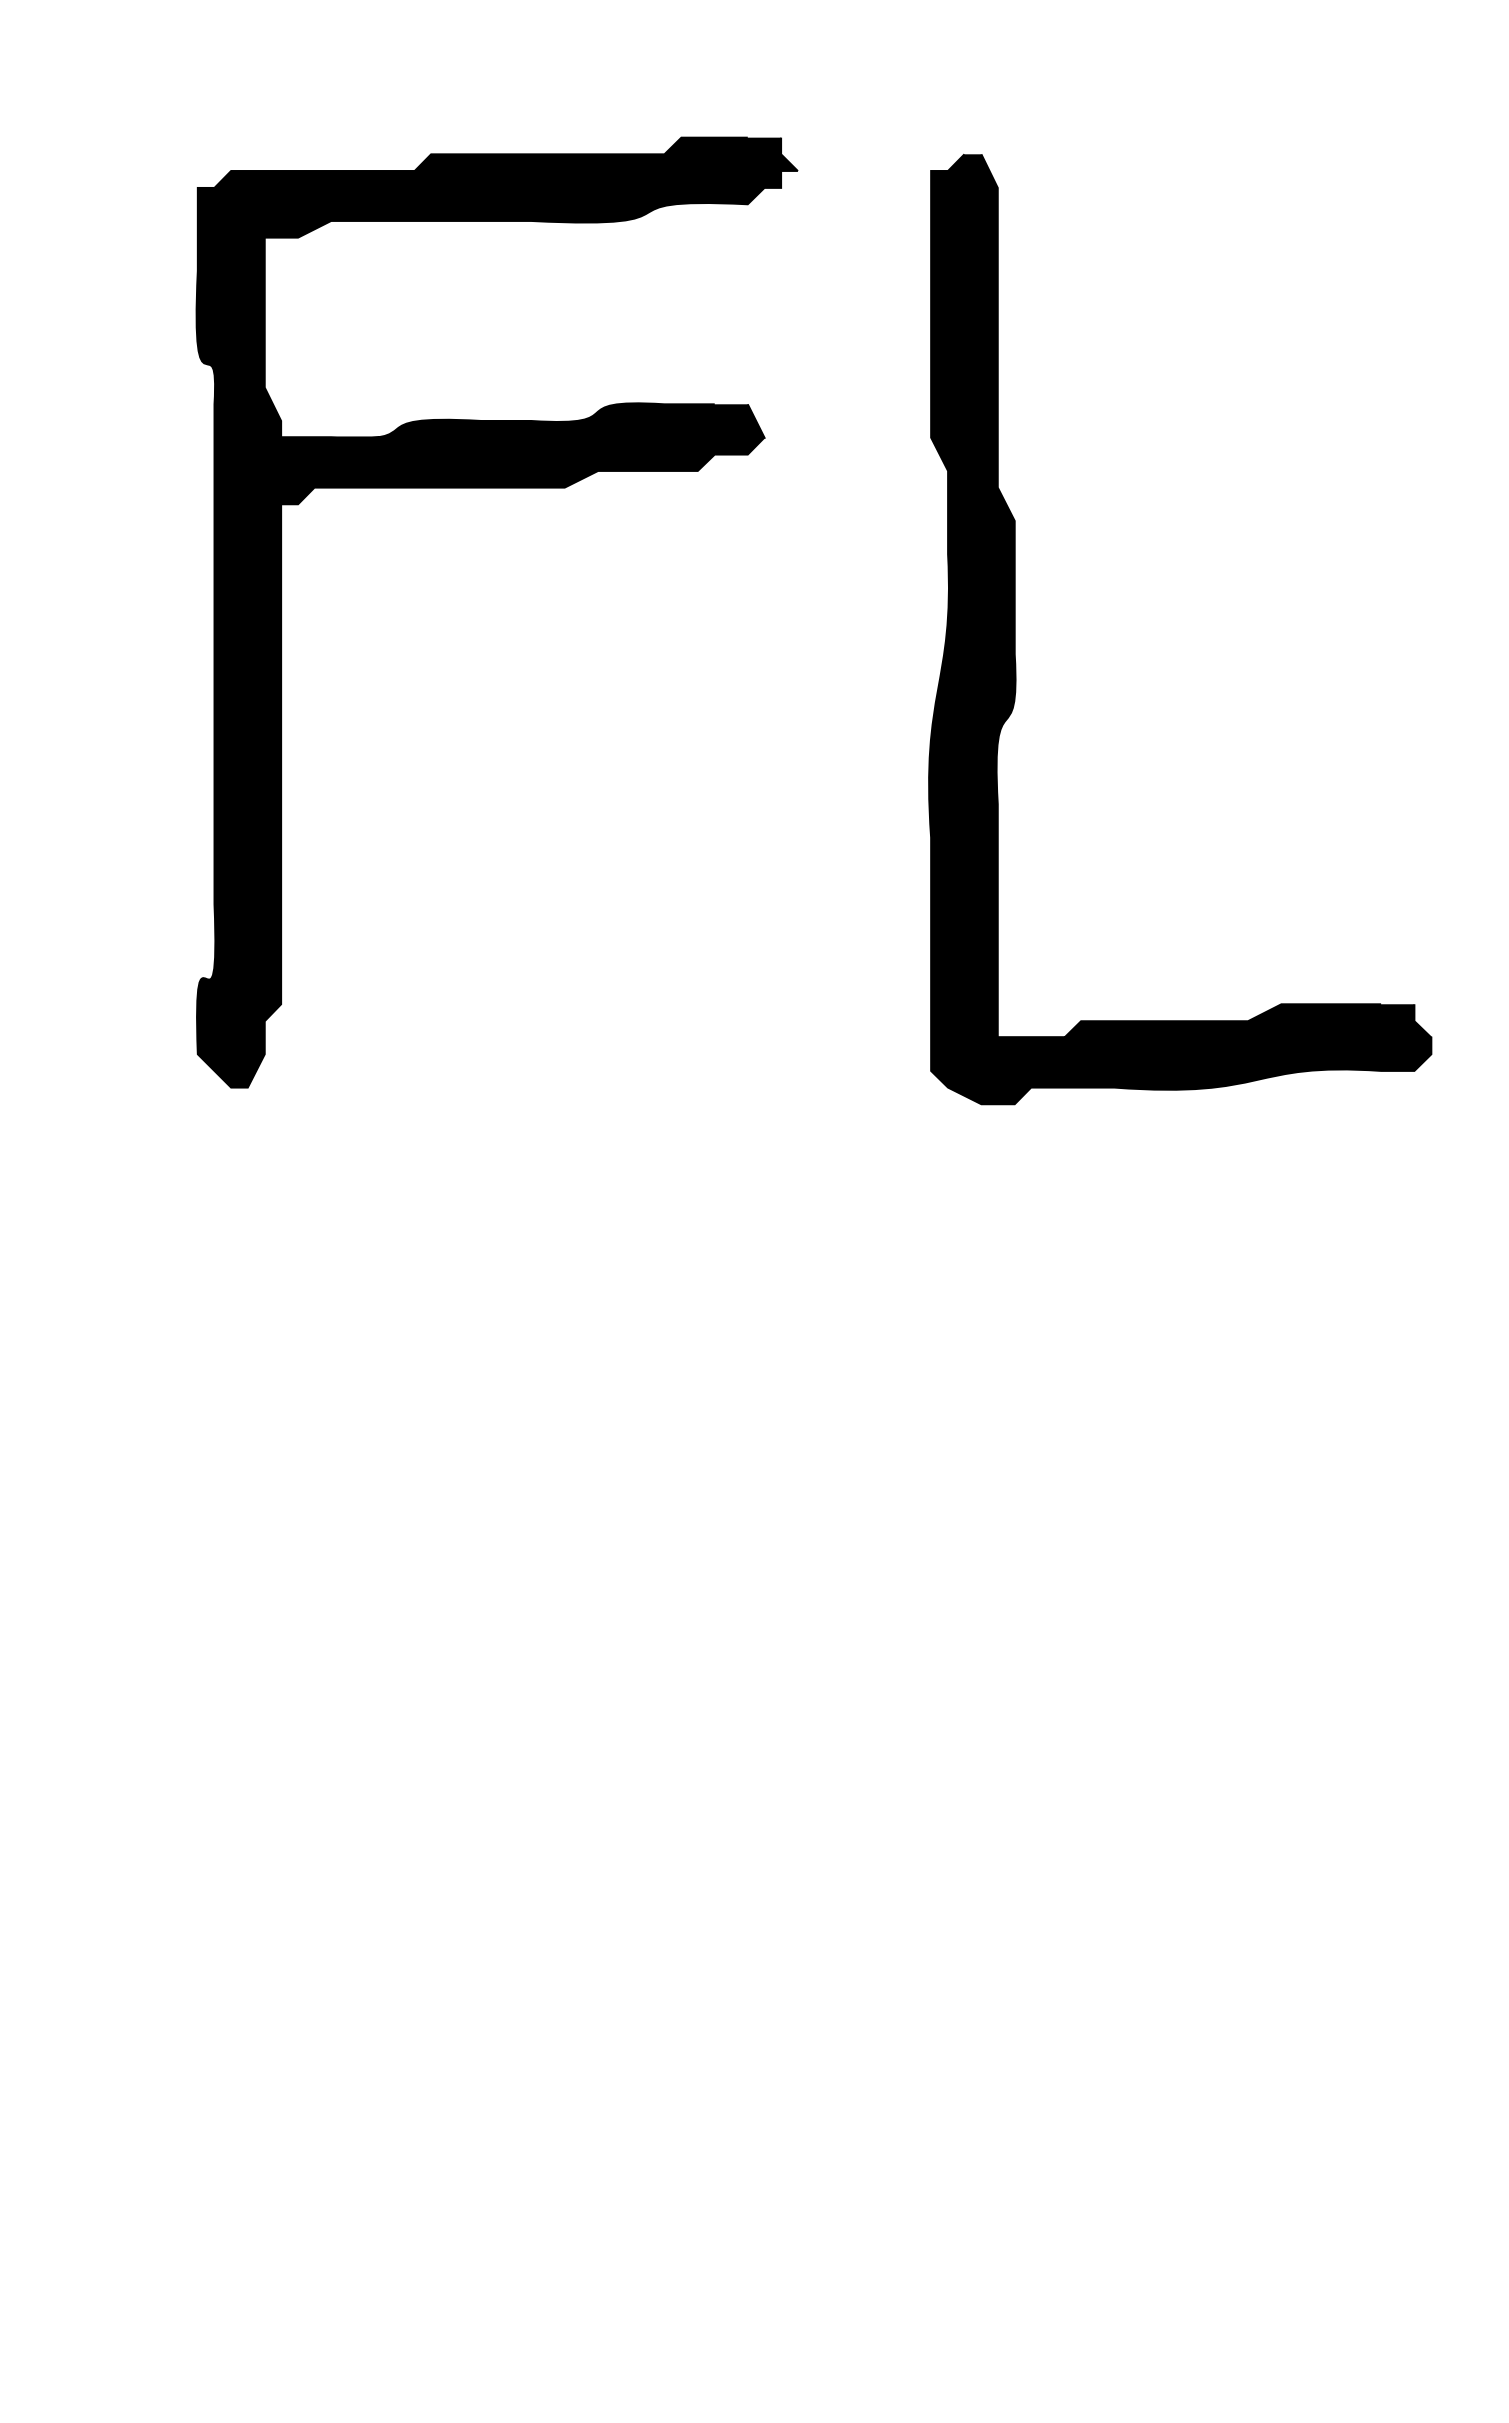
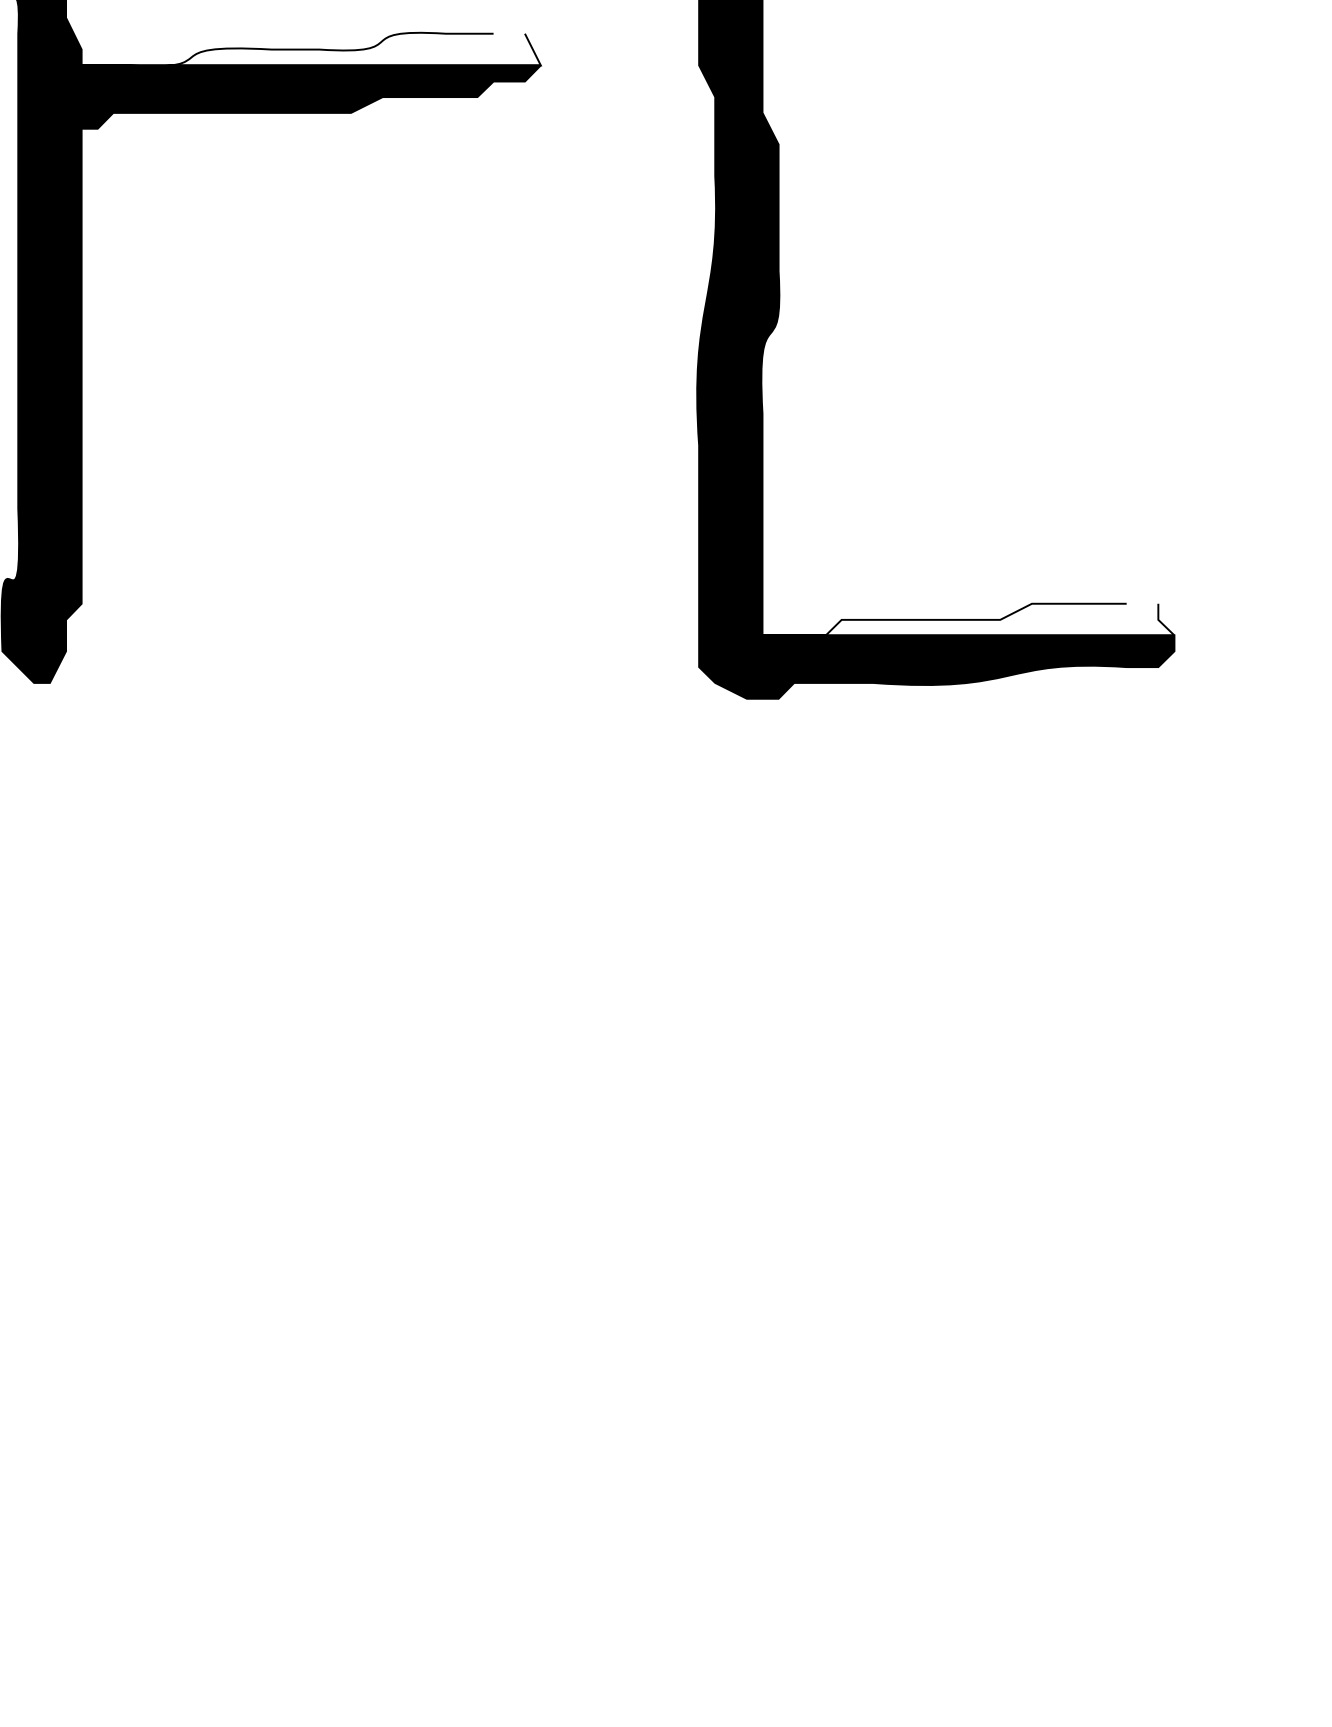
fill: (522, 420) -> (310, 49), removed
fill: (1214, 1020) -> (968, 619), removed

